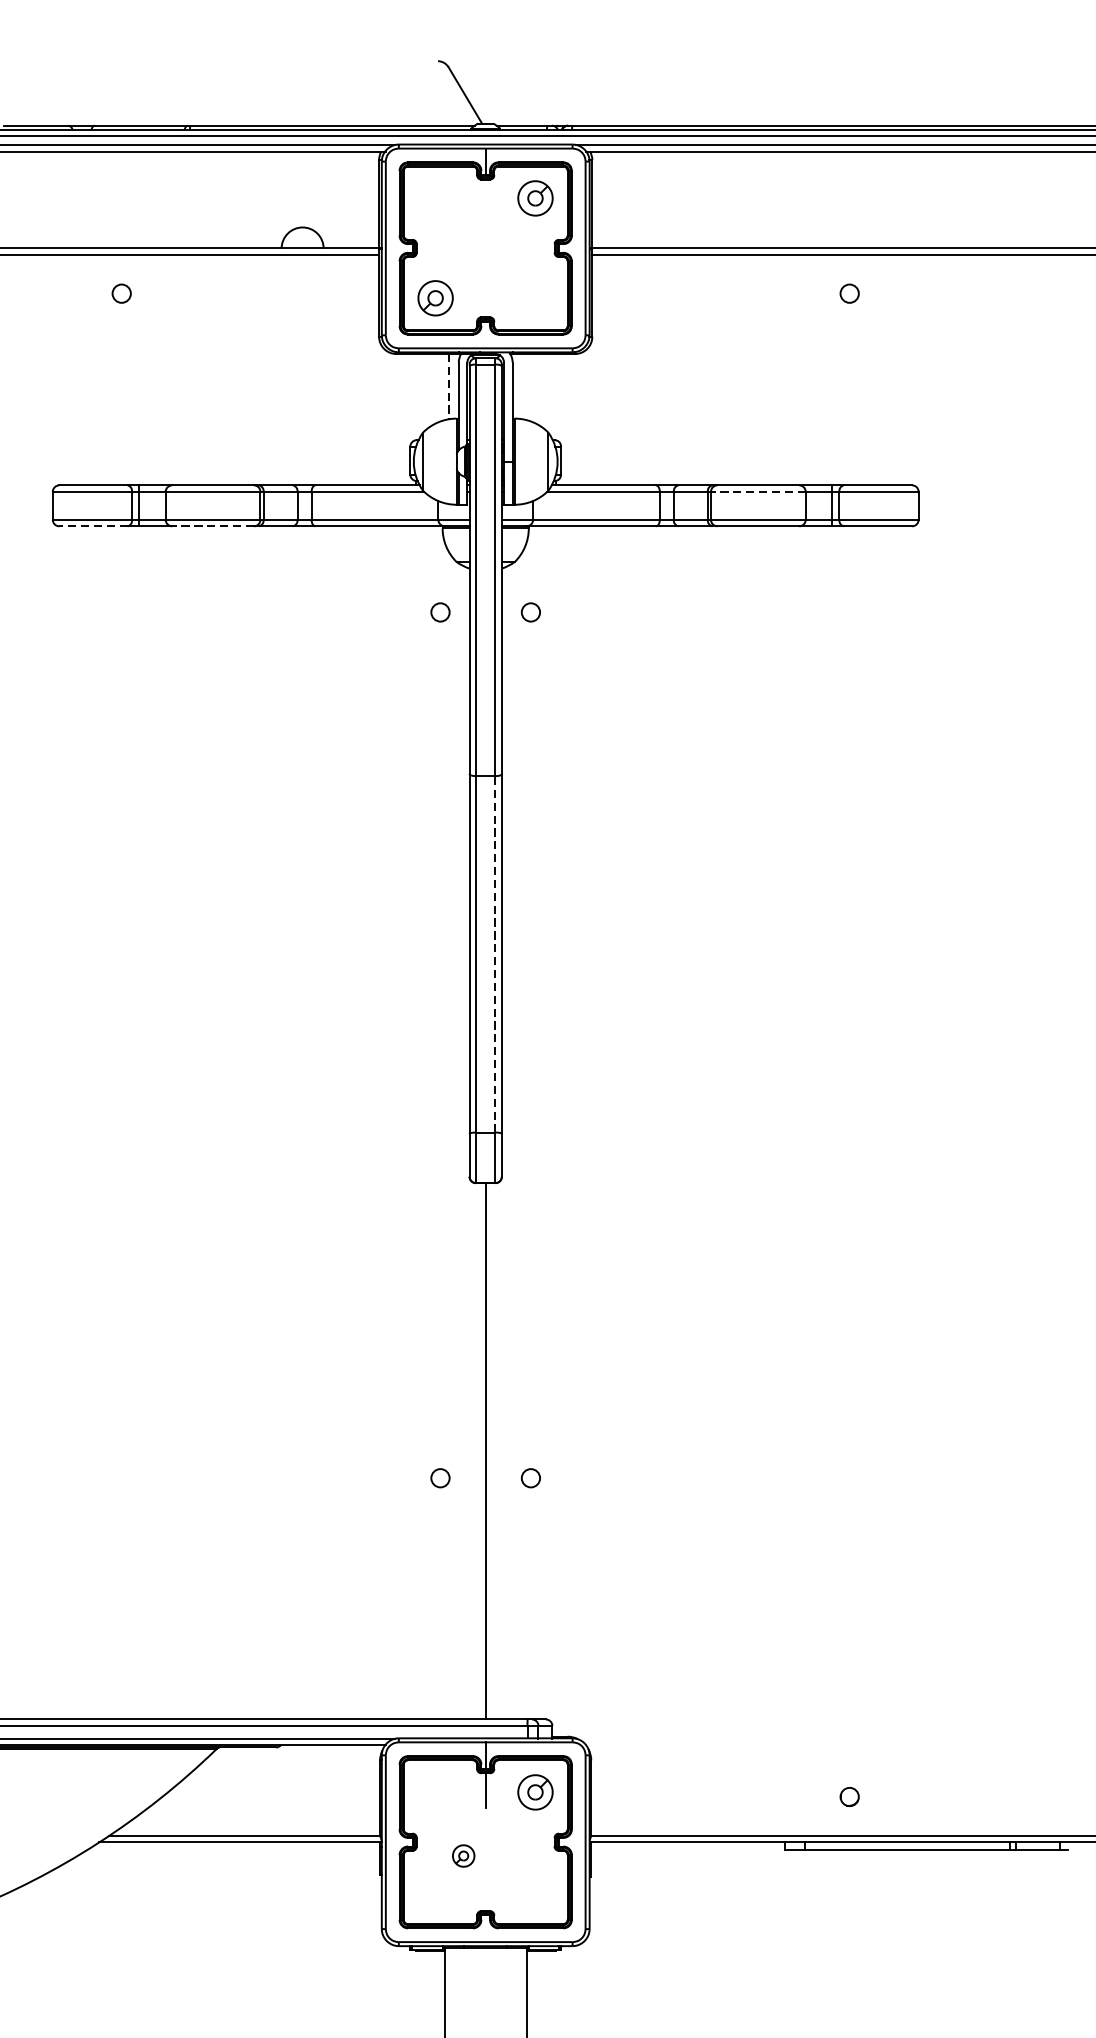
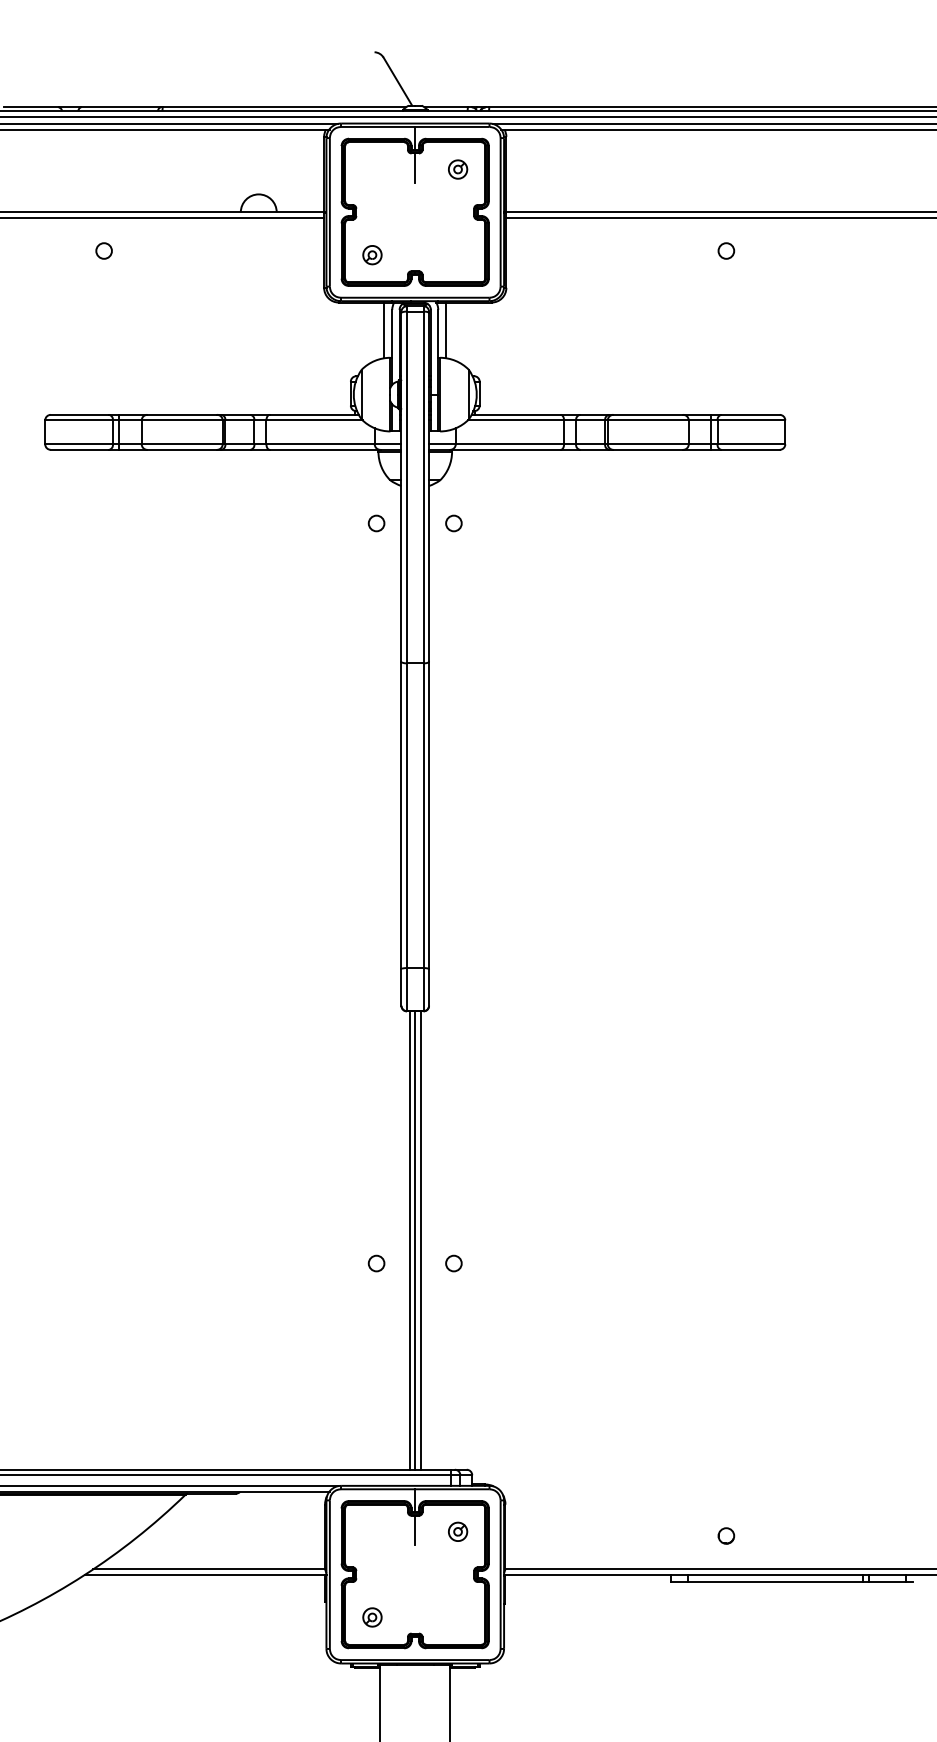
line: (485, 195) -> (415, 167), added
part: (536, 198) -> (458, 169), size x0.62
part: (435, 298) -> (372, 255), size x0.62
line: (449, 386) -> (384, 330), dashed -> solid
line: (522, 386) -> (446, 330), added
line: (757, 491) -> (647, 420), dashed -> solid
line: (92, 525) -> (79, 449), dashed -> solid
line: (213, 525) -> (182, 449), dashed -> solid
line: (495, 954) -> (423, 815), dashed -> solid
line: (478, 1451) -> (409, 1240), added
line: (491, 1451) -> (420, 1240), added
part: (536, 1791) -> (458, 1531), size x0.62
part: (463, 1856) -> (372, 1617), moved

